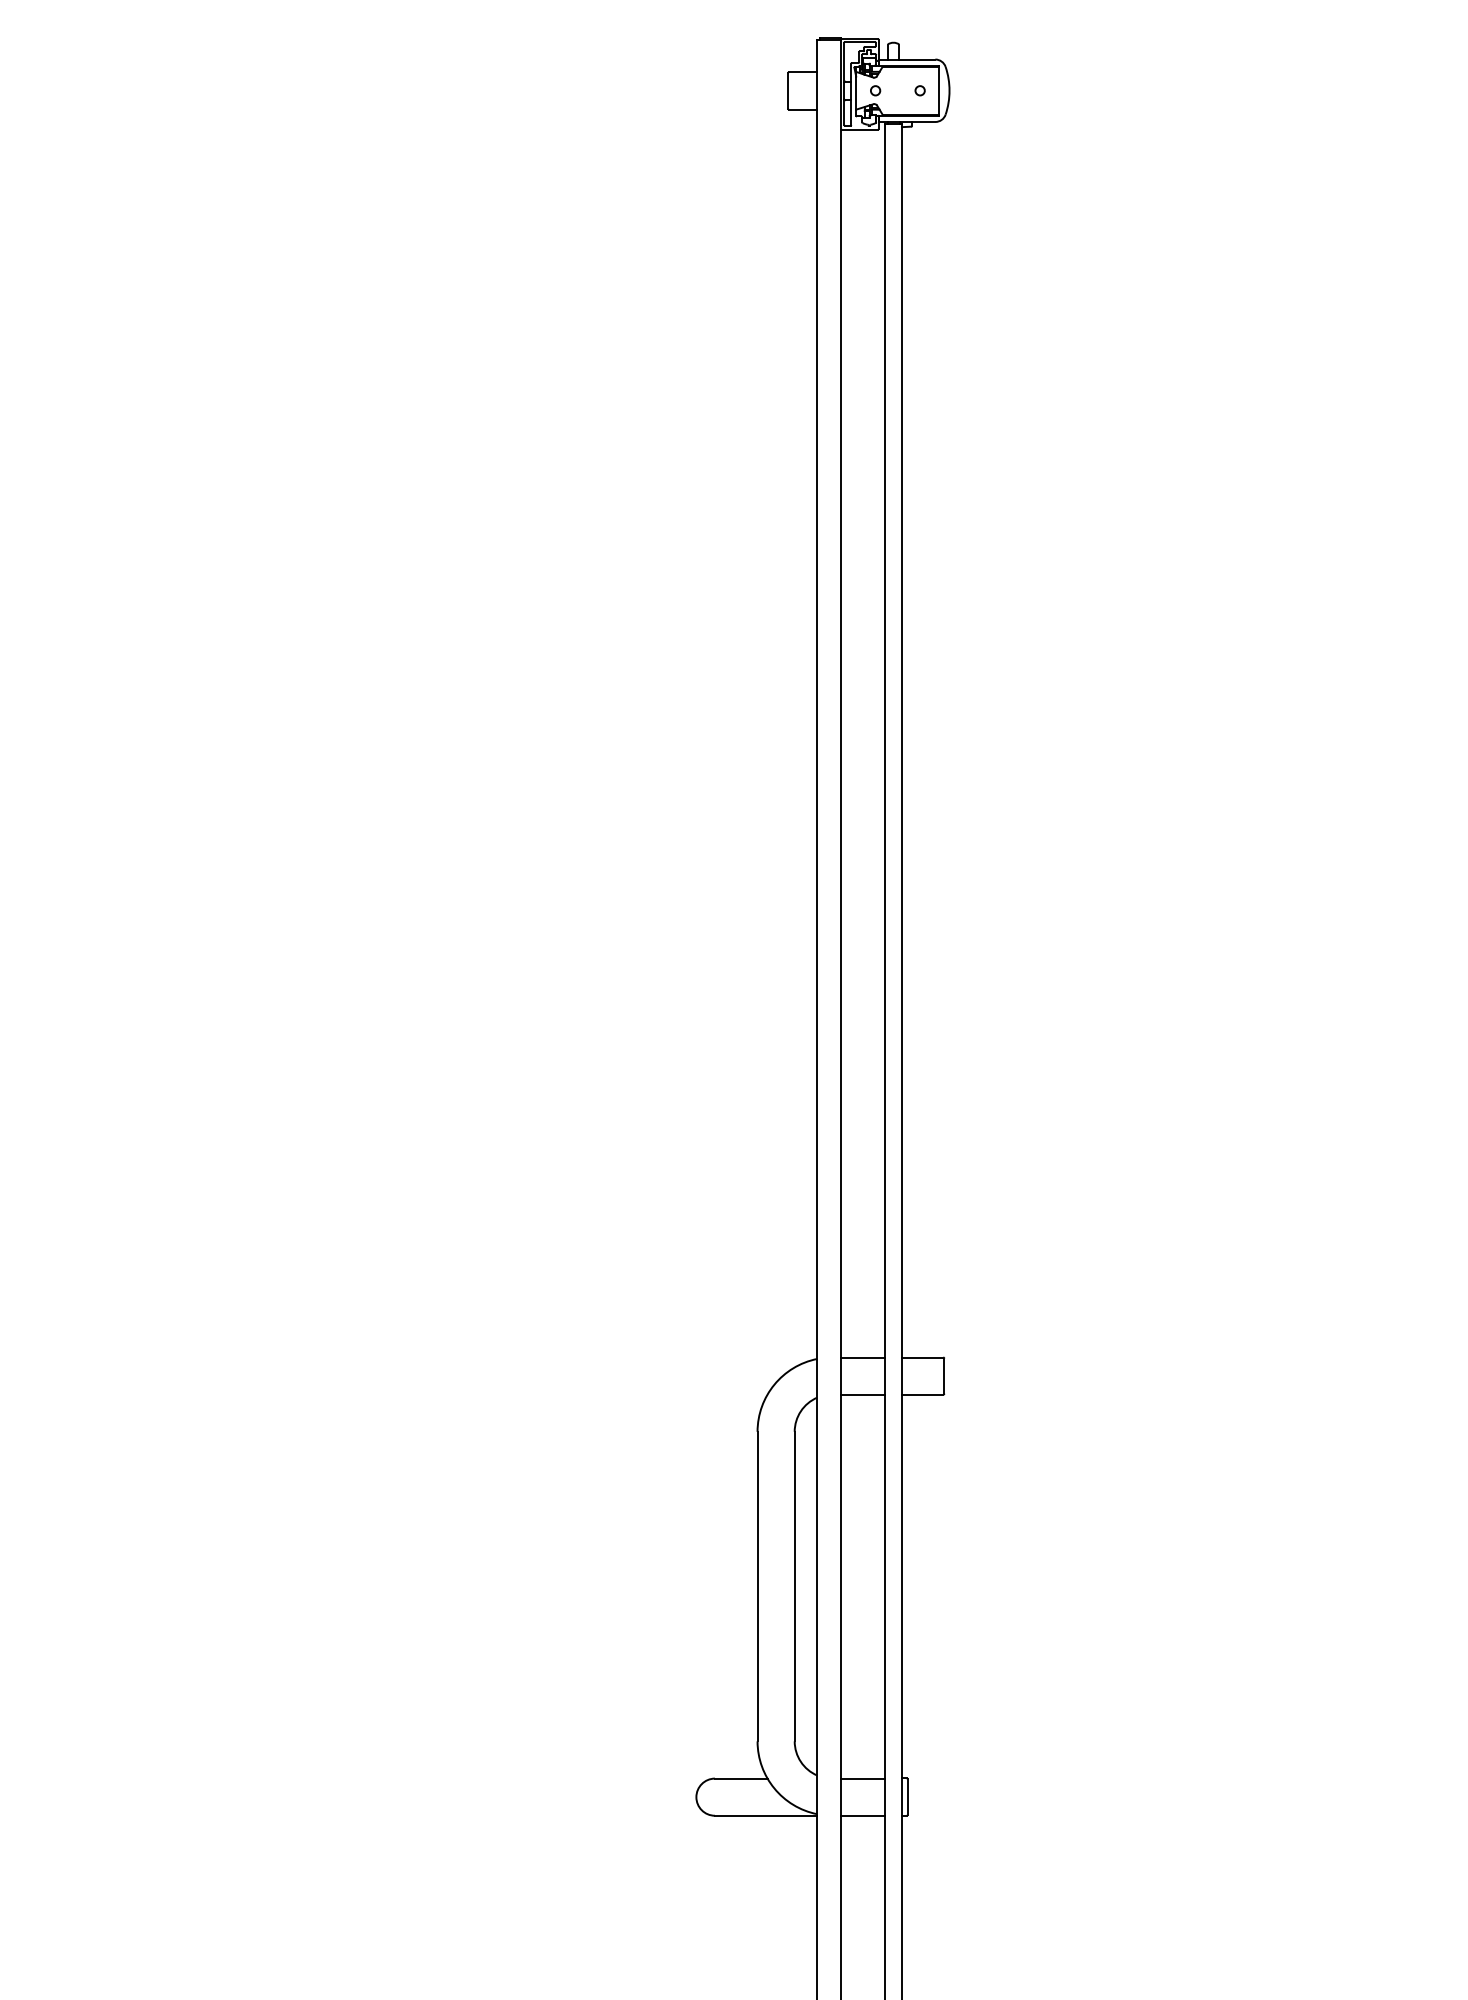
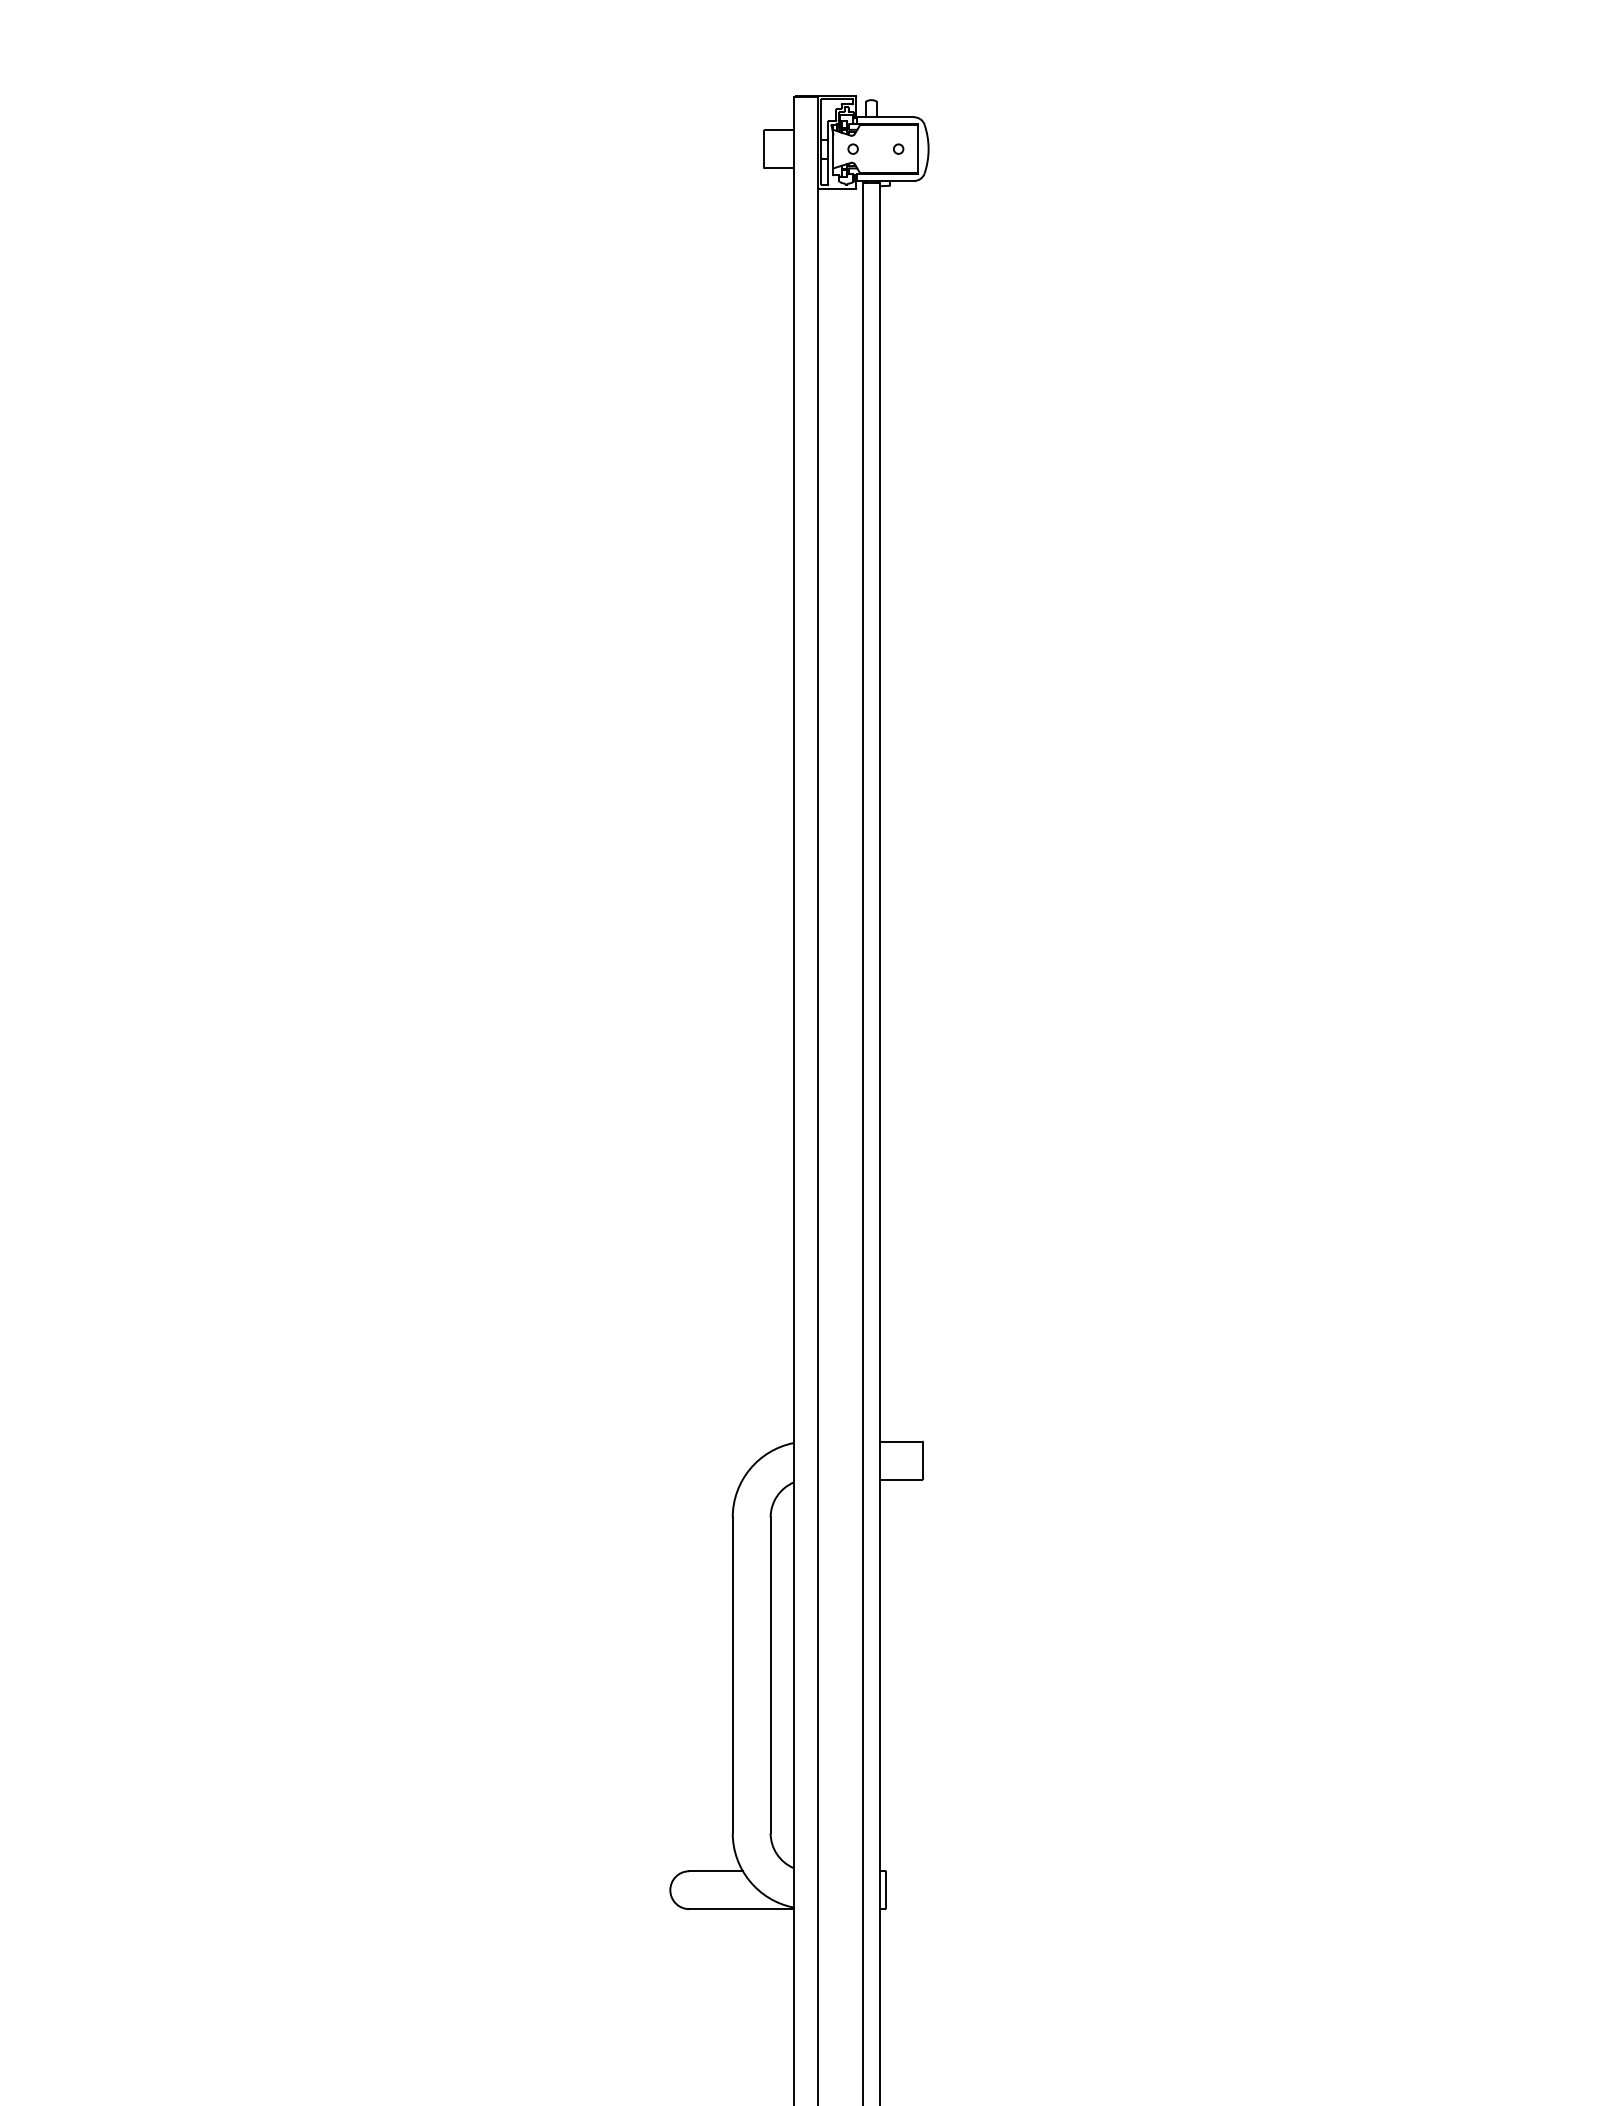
line: (863, 1357) -> (840, 1441), removed
line: (863, 1394) -> (840, 1479), removed
line: (863, 1778) -> (840, 1871), removed
line: (863, 1816) -> (840, 1909), removed

